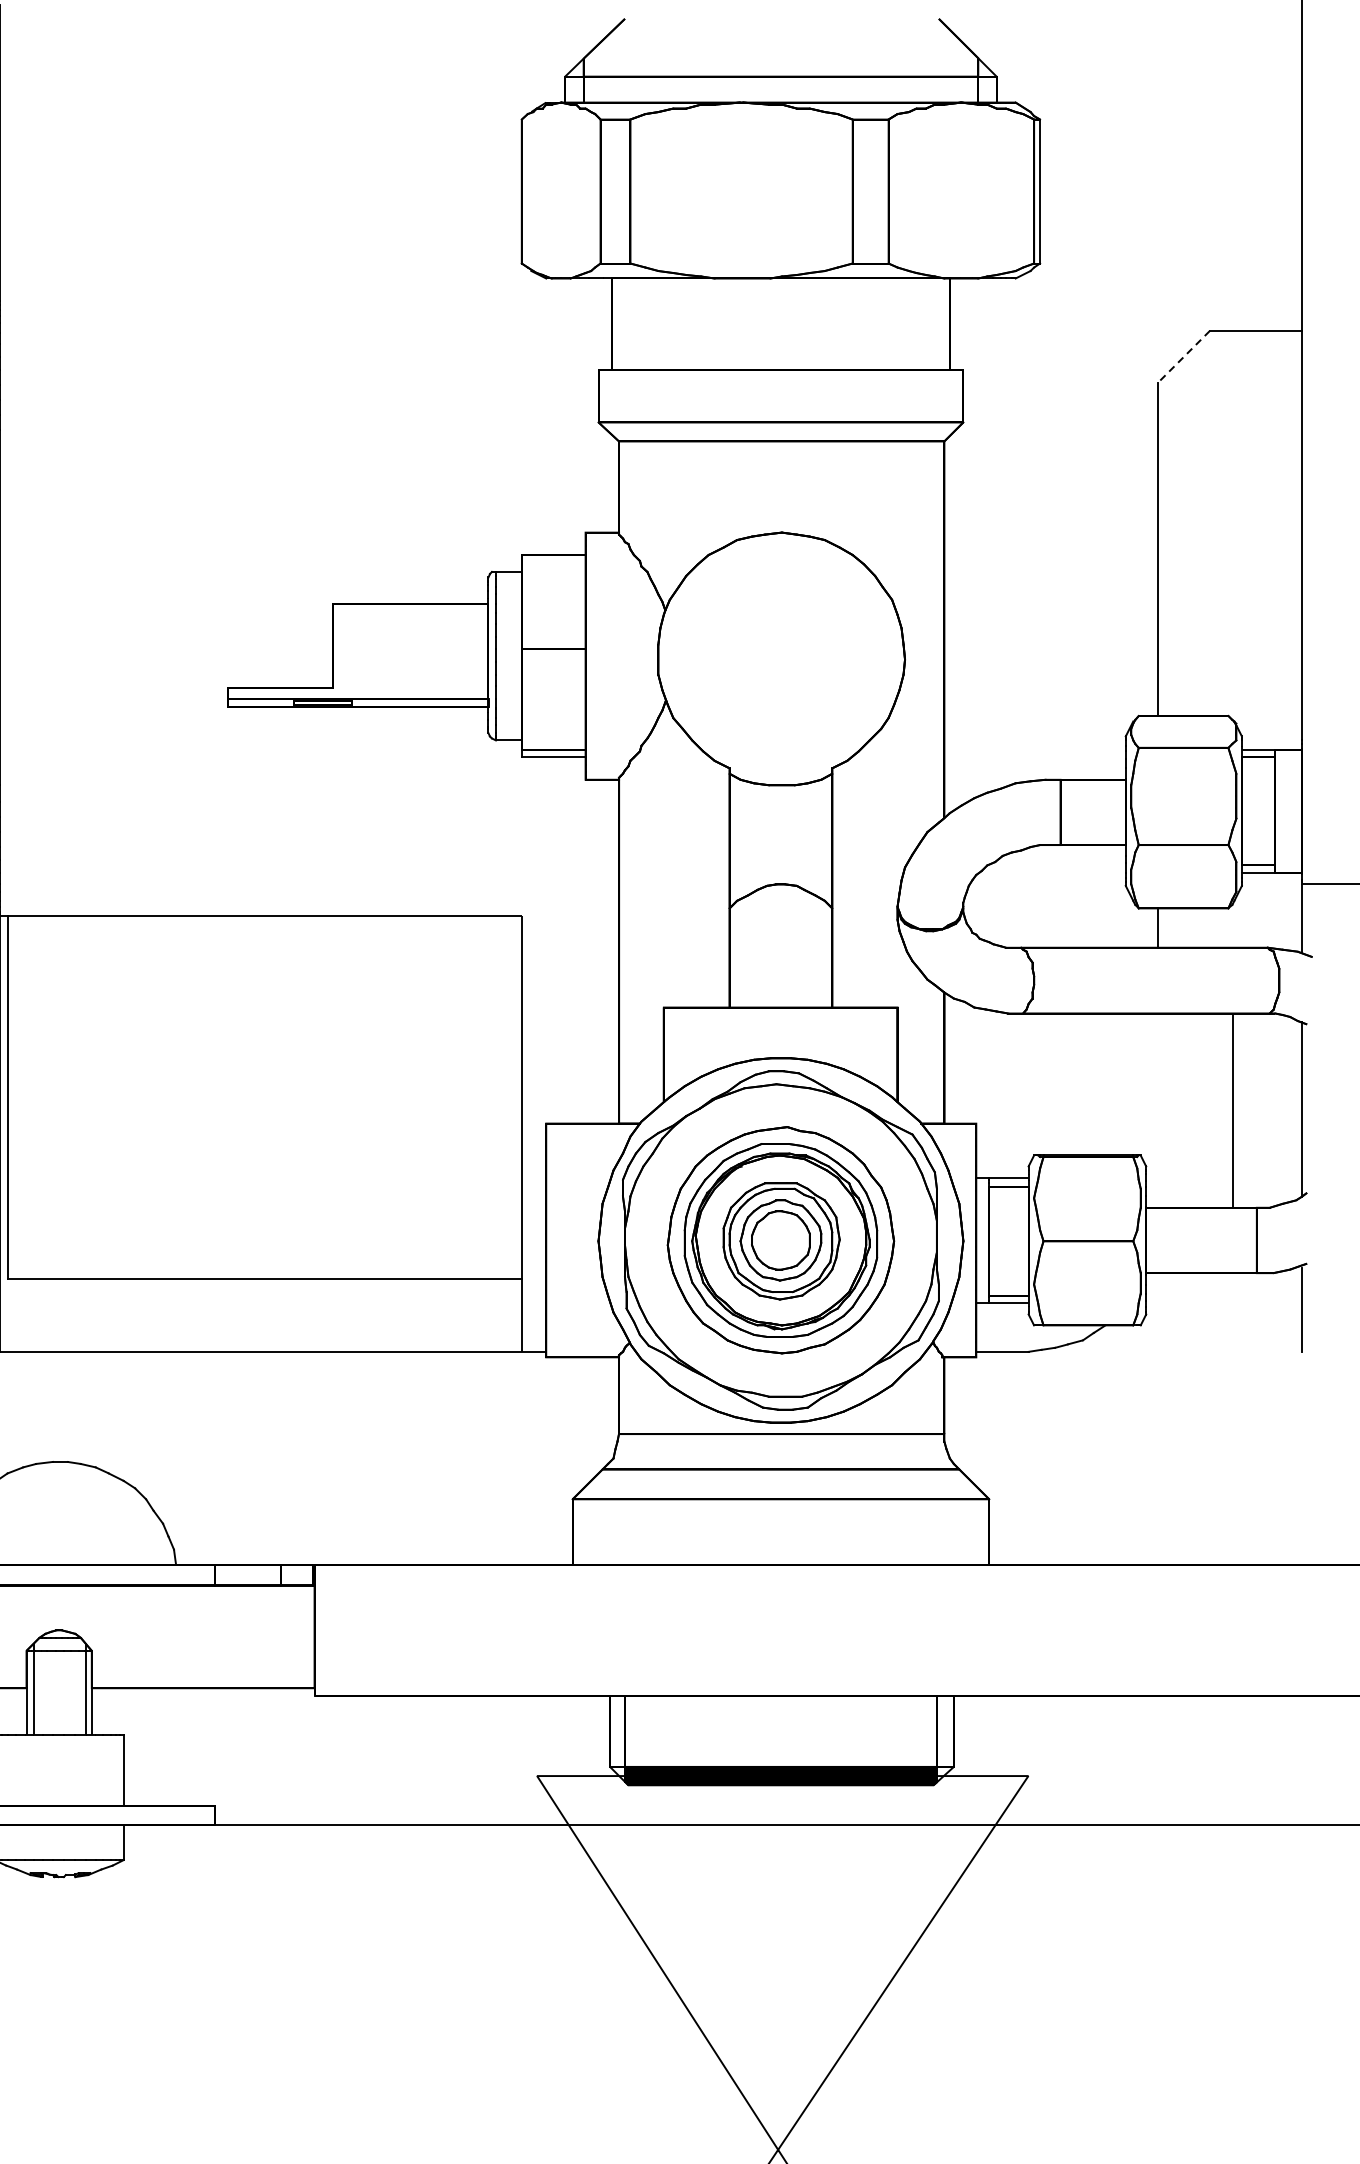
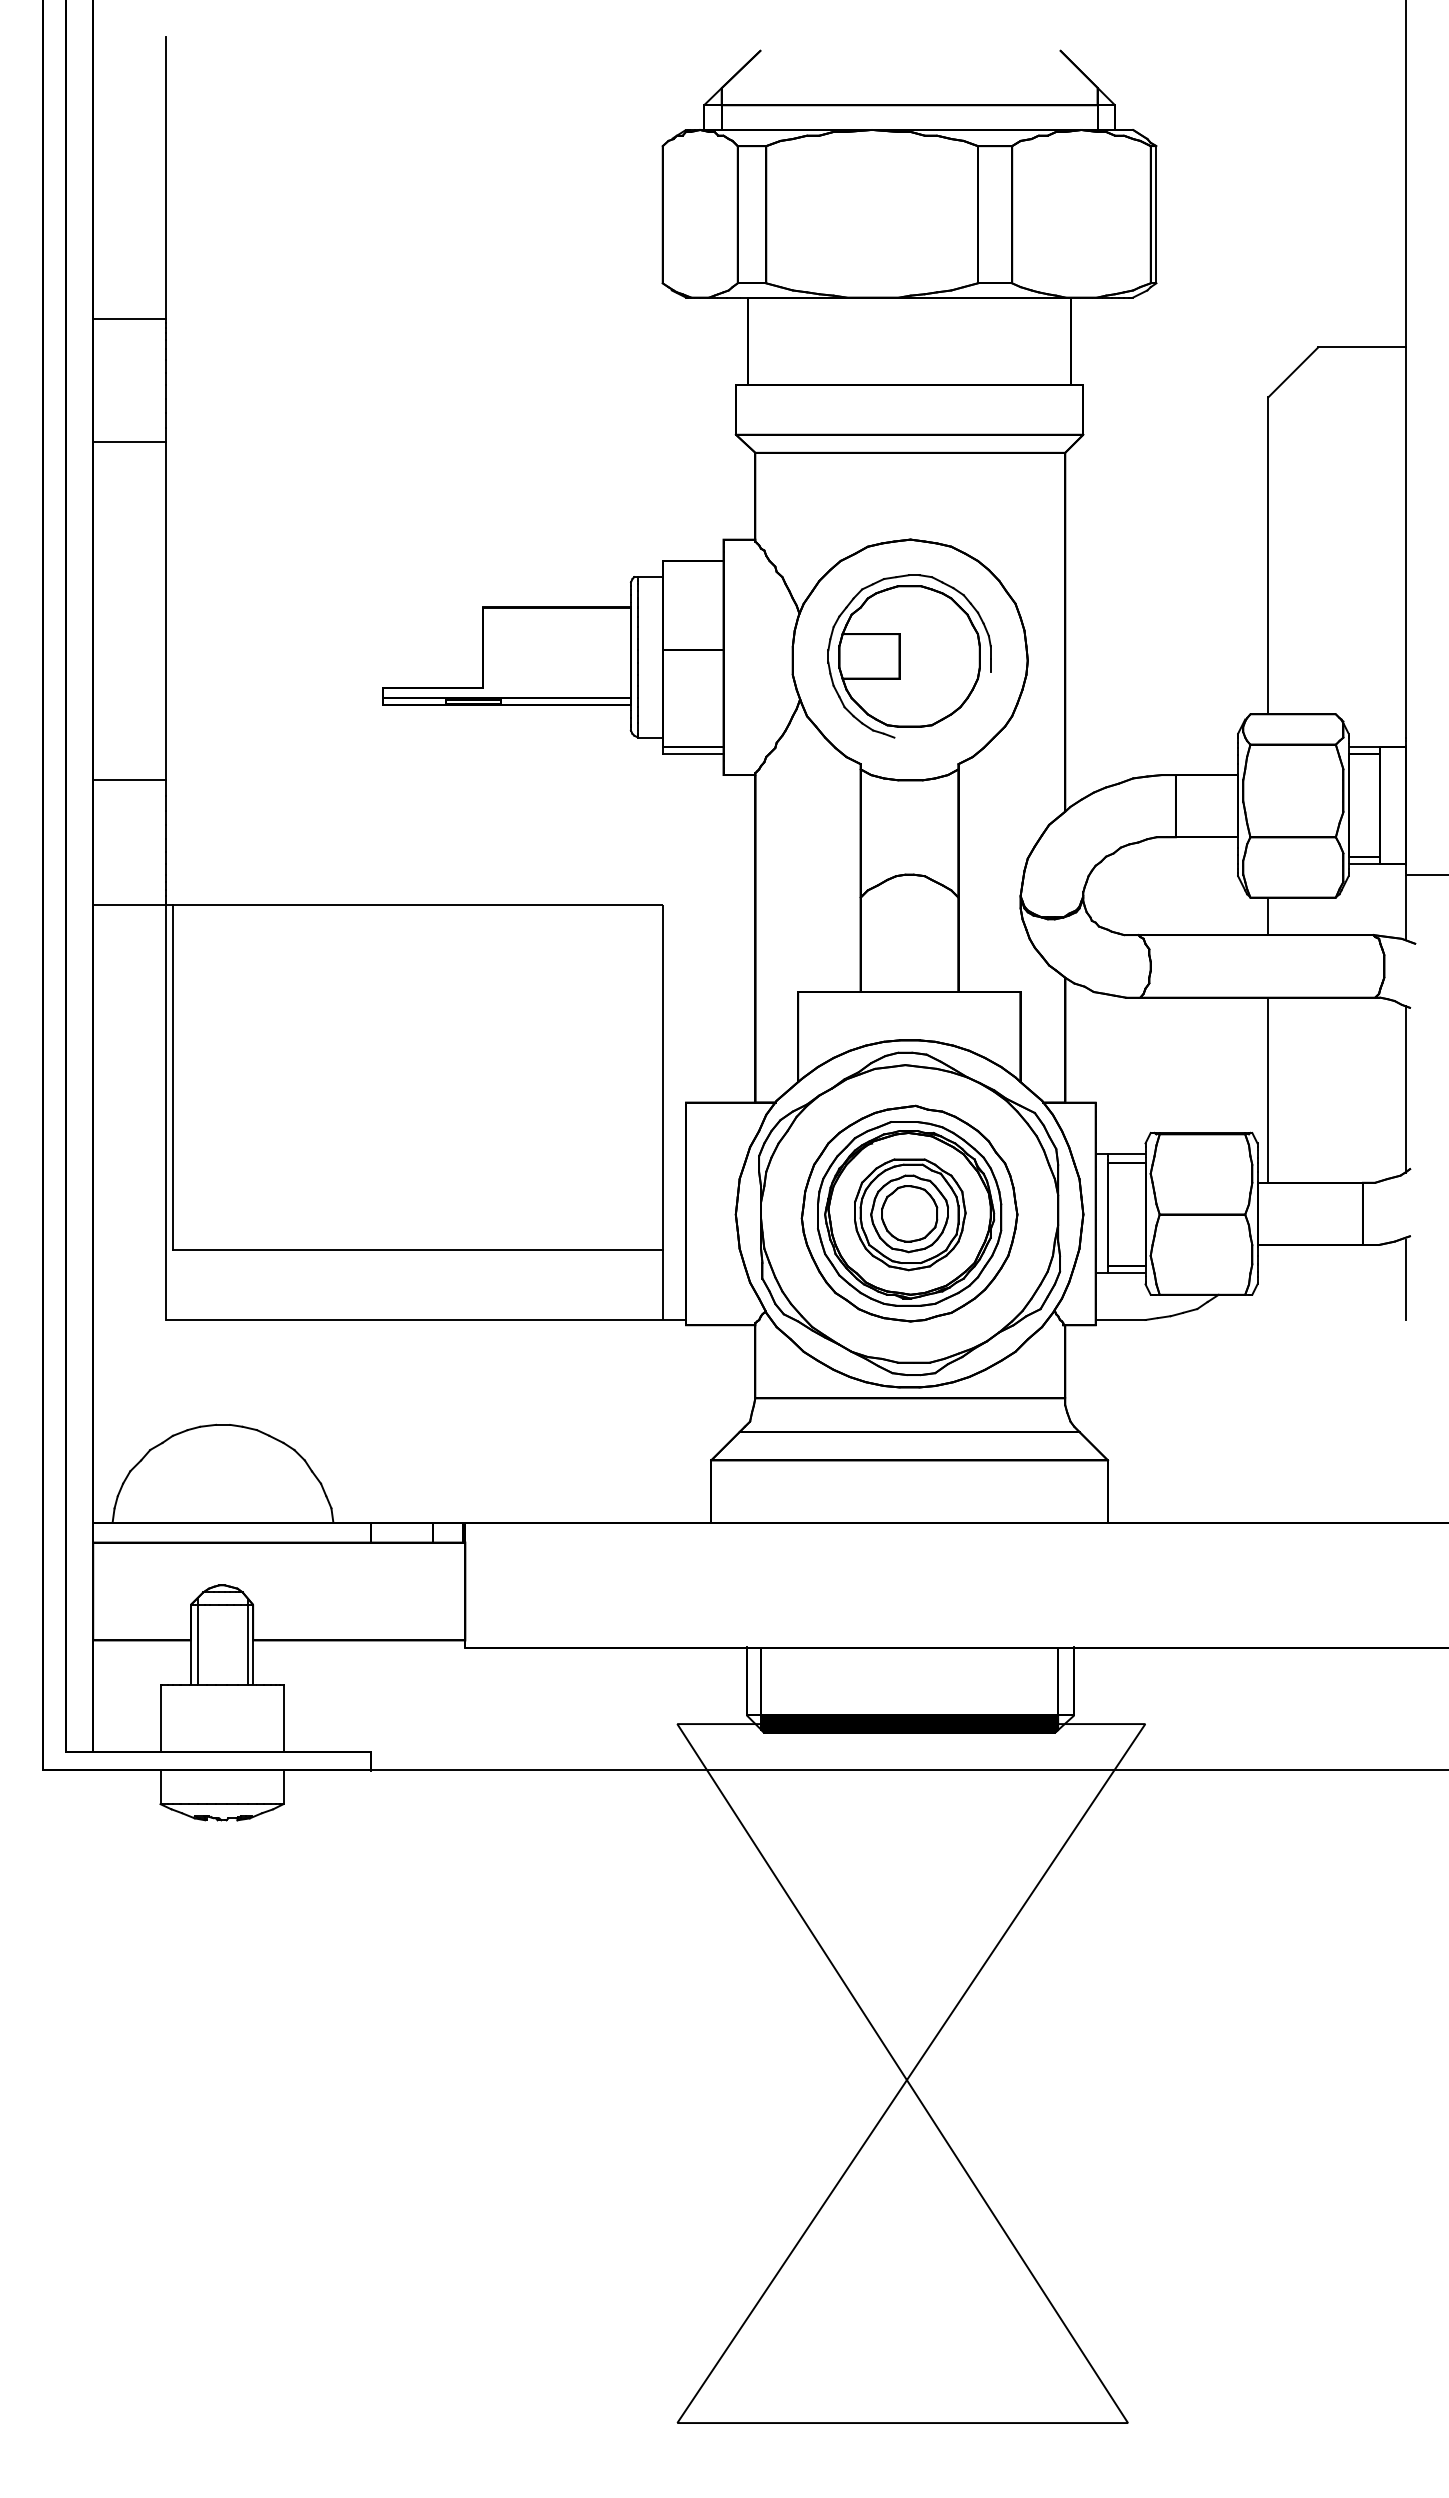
line: (1183, 357) -> (1293, 372), dashed -> solid
part: (780, 655) -> (909, 656), added
line: (1233, 1109) -> (1268, 1089), moved

